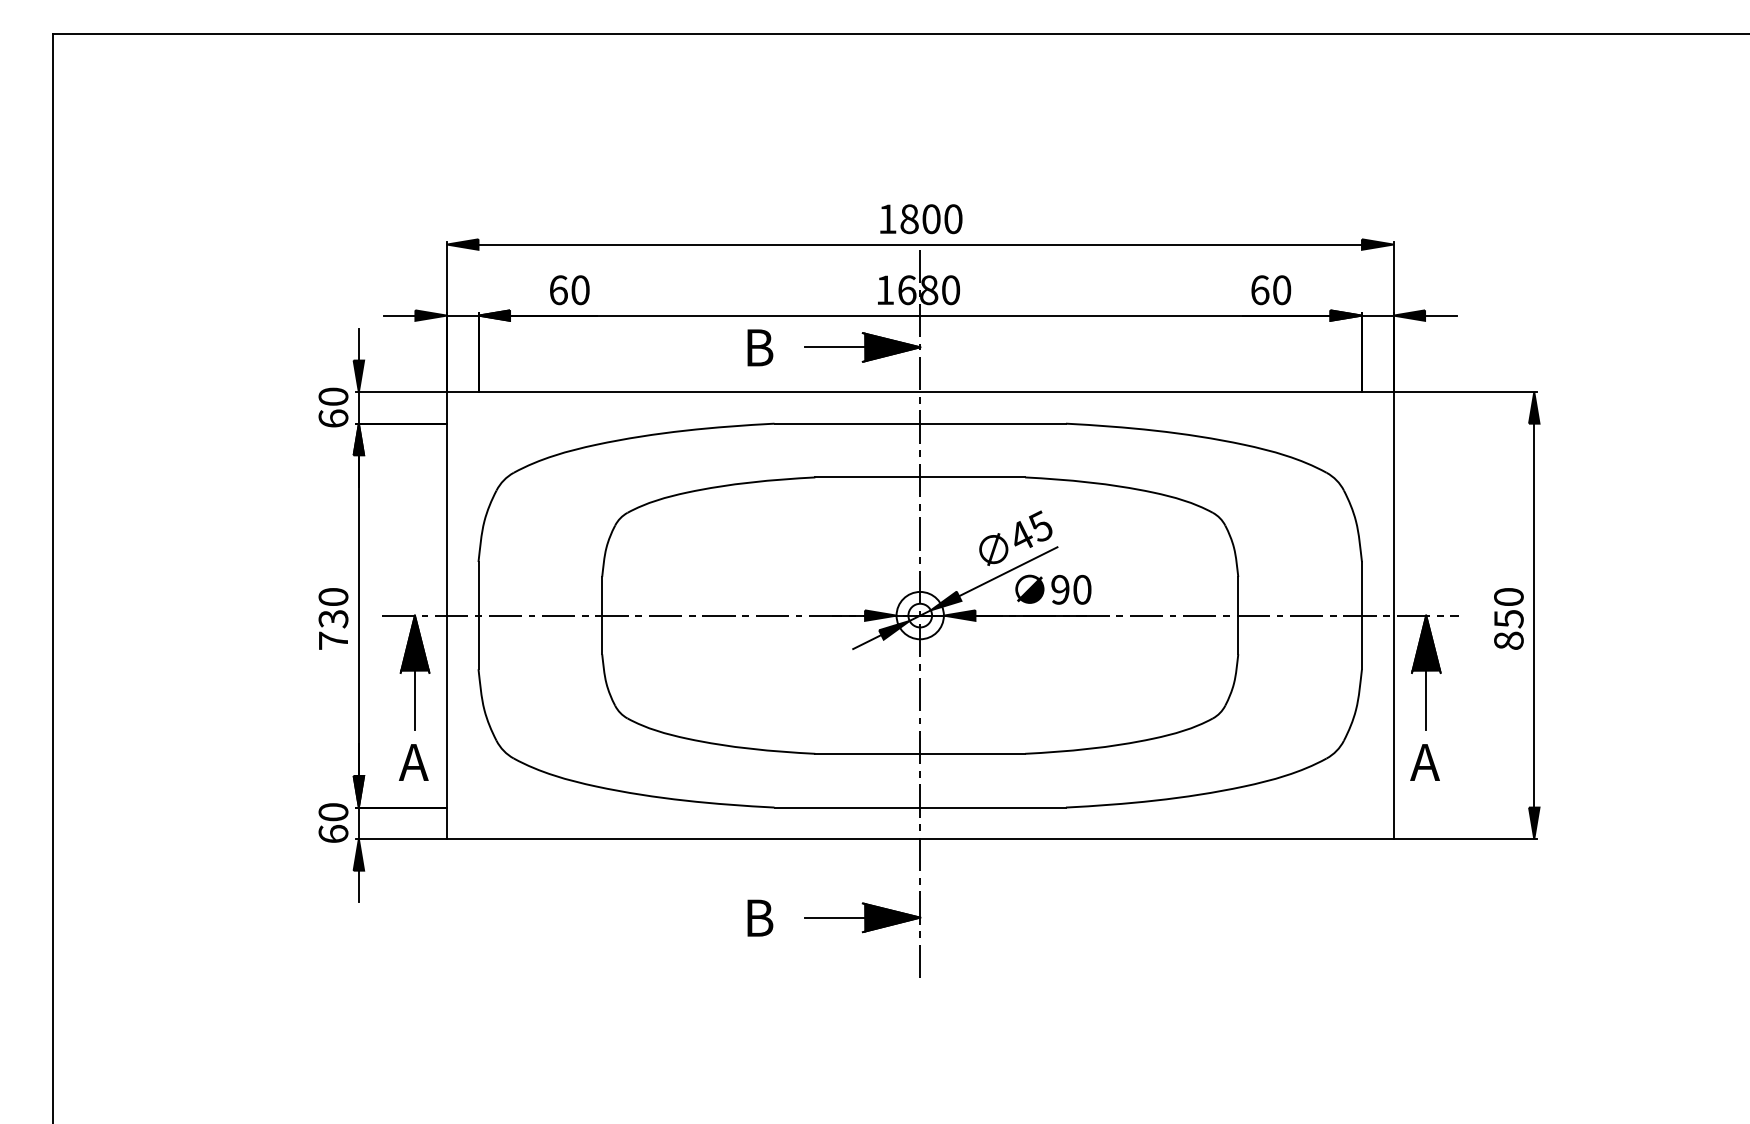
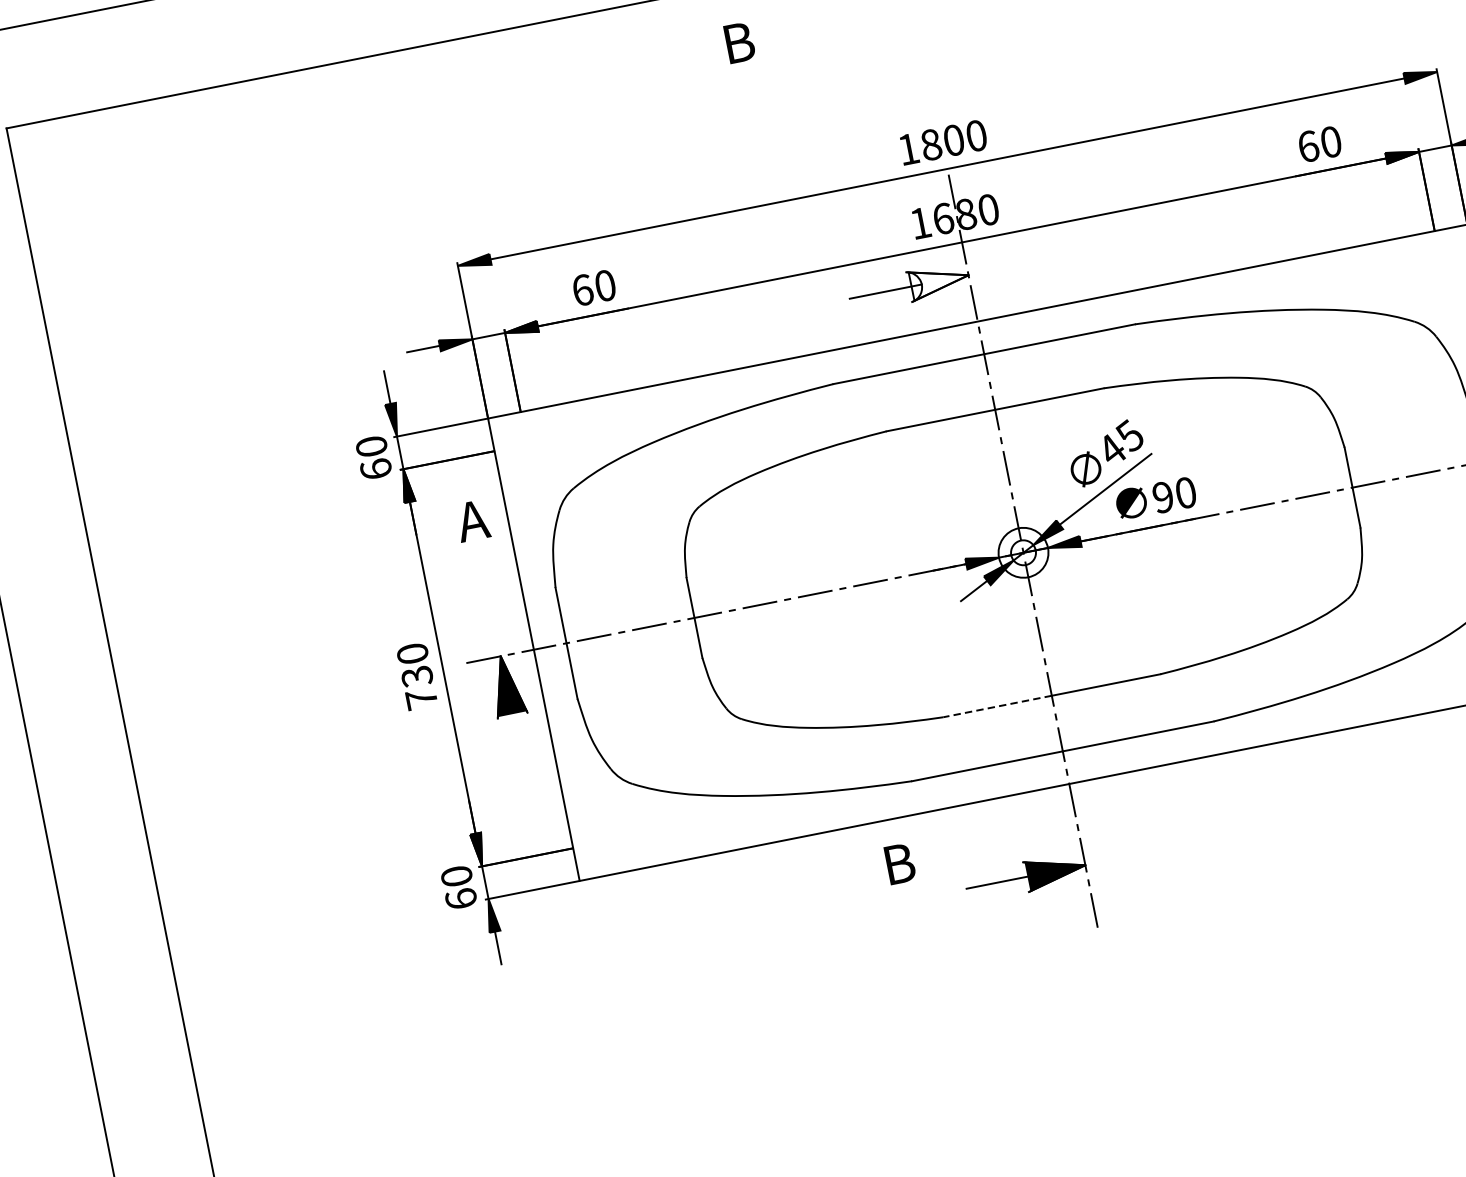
text: (760, 347) -> (739, 42), moved
fill: (892, 347) -> (939, 281), removed
line: (414, 695) -> (516, 739), removed
line: (867, 753) -> (997, 706), solid -> dashed
text: (413, 762) -> (472, 520), moved
text: (760, 917) -> (900, 863), moved

